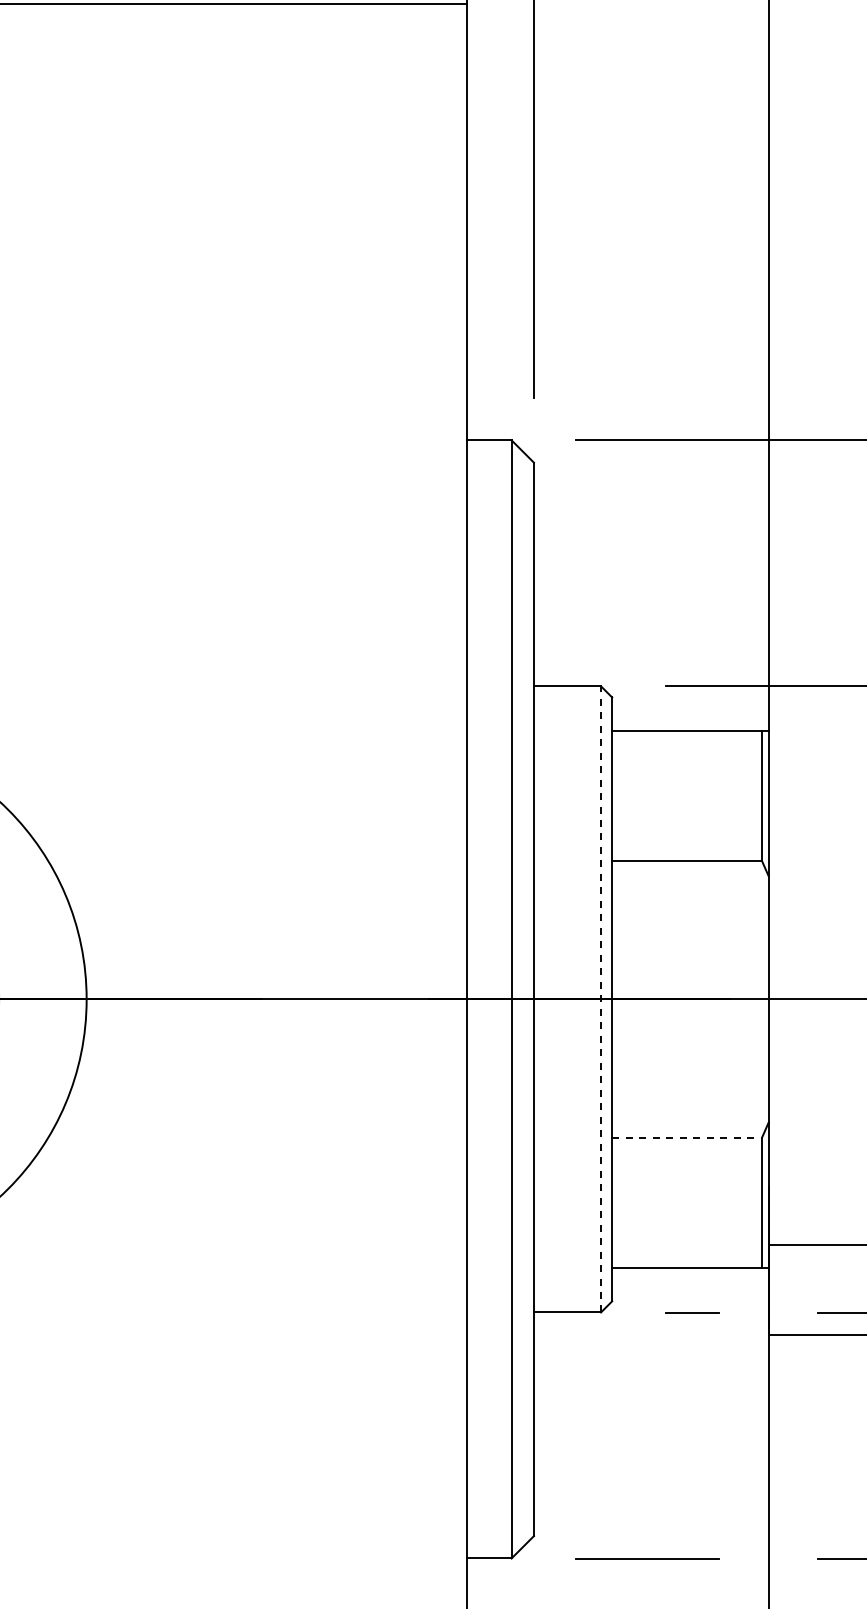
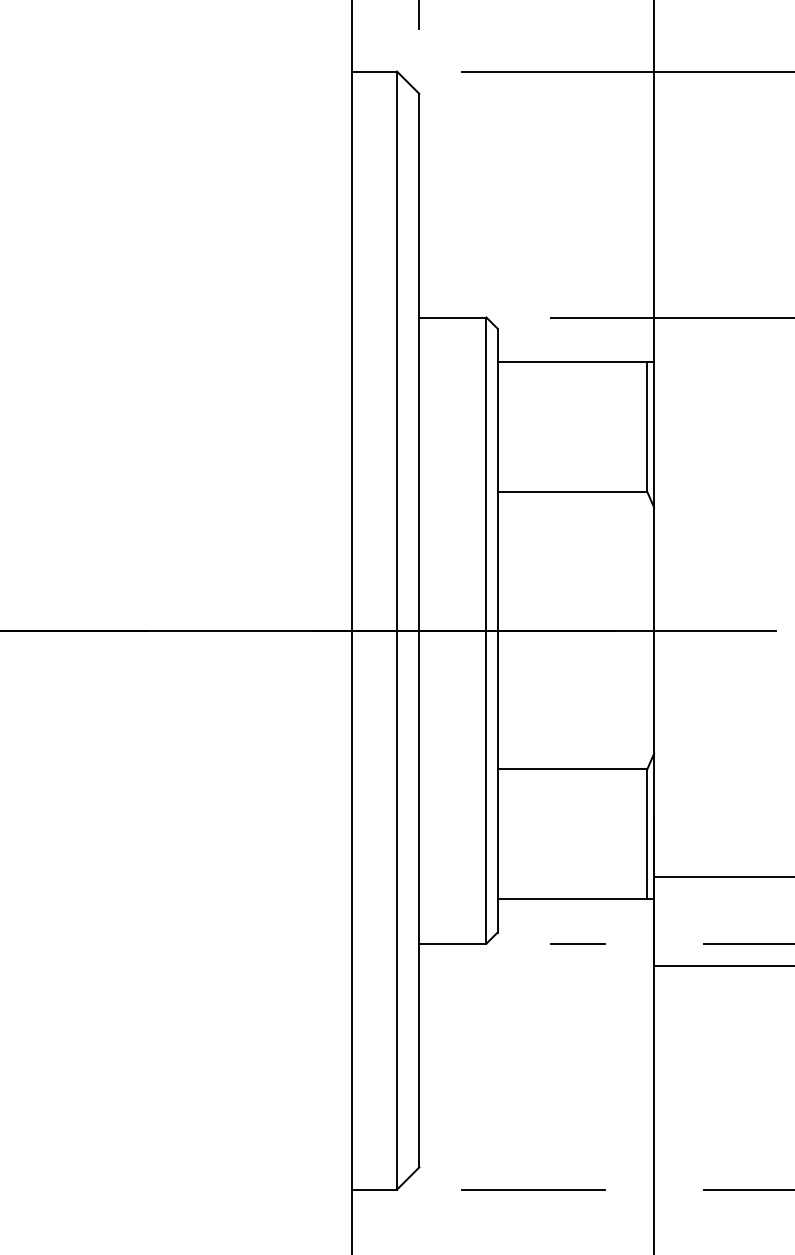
line: (601, 998) -> (486, 629), dashed -> solid
line: (687, 1137) -> (572, 768), dashed -> solid

